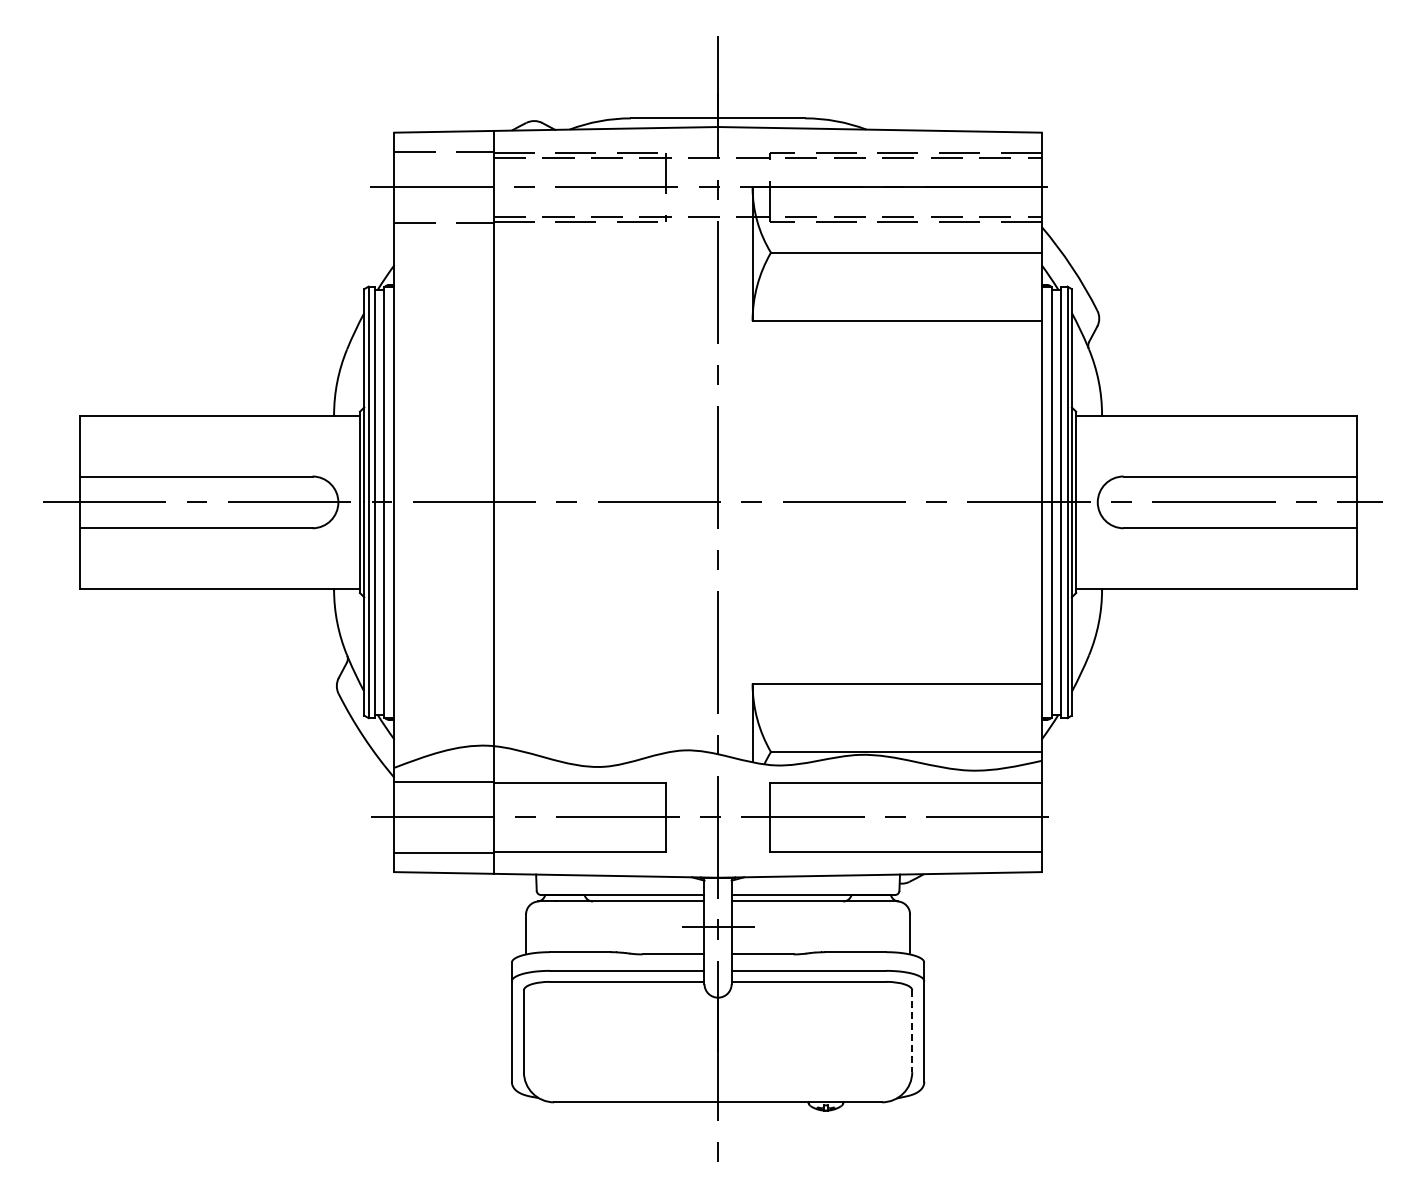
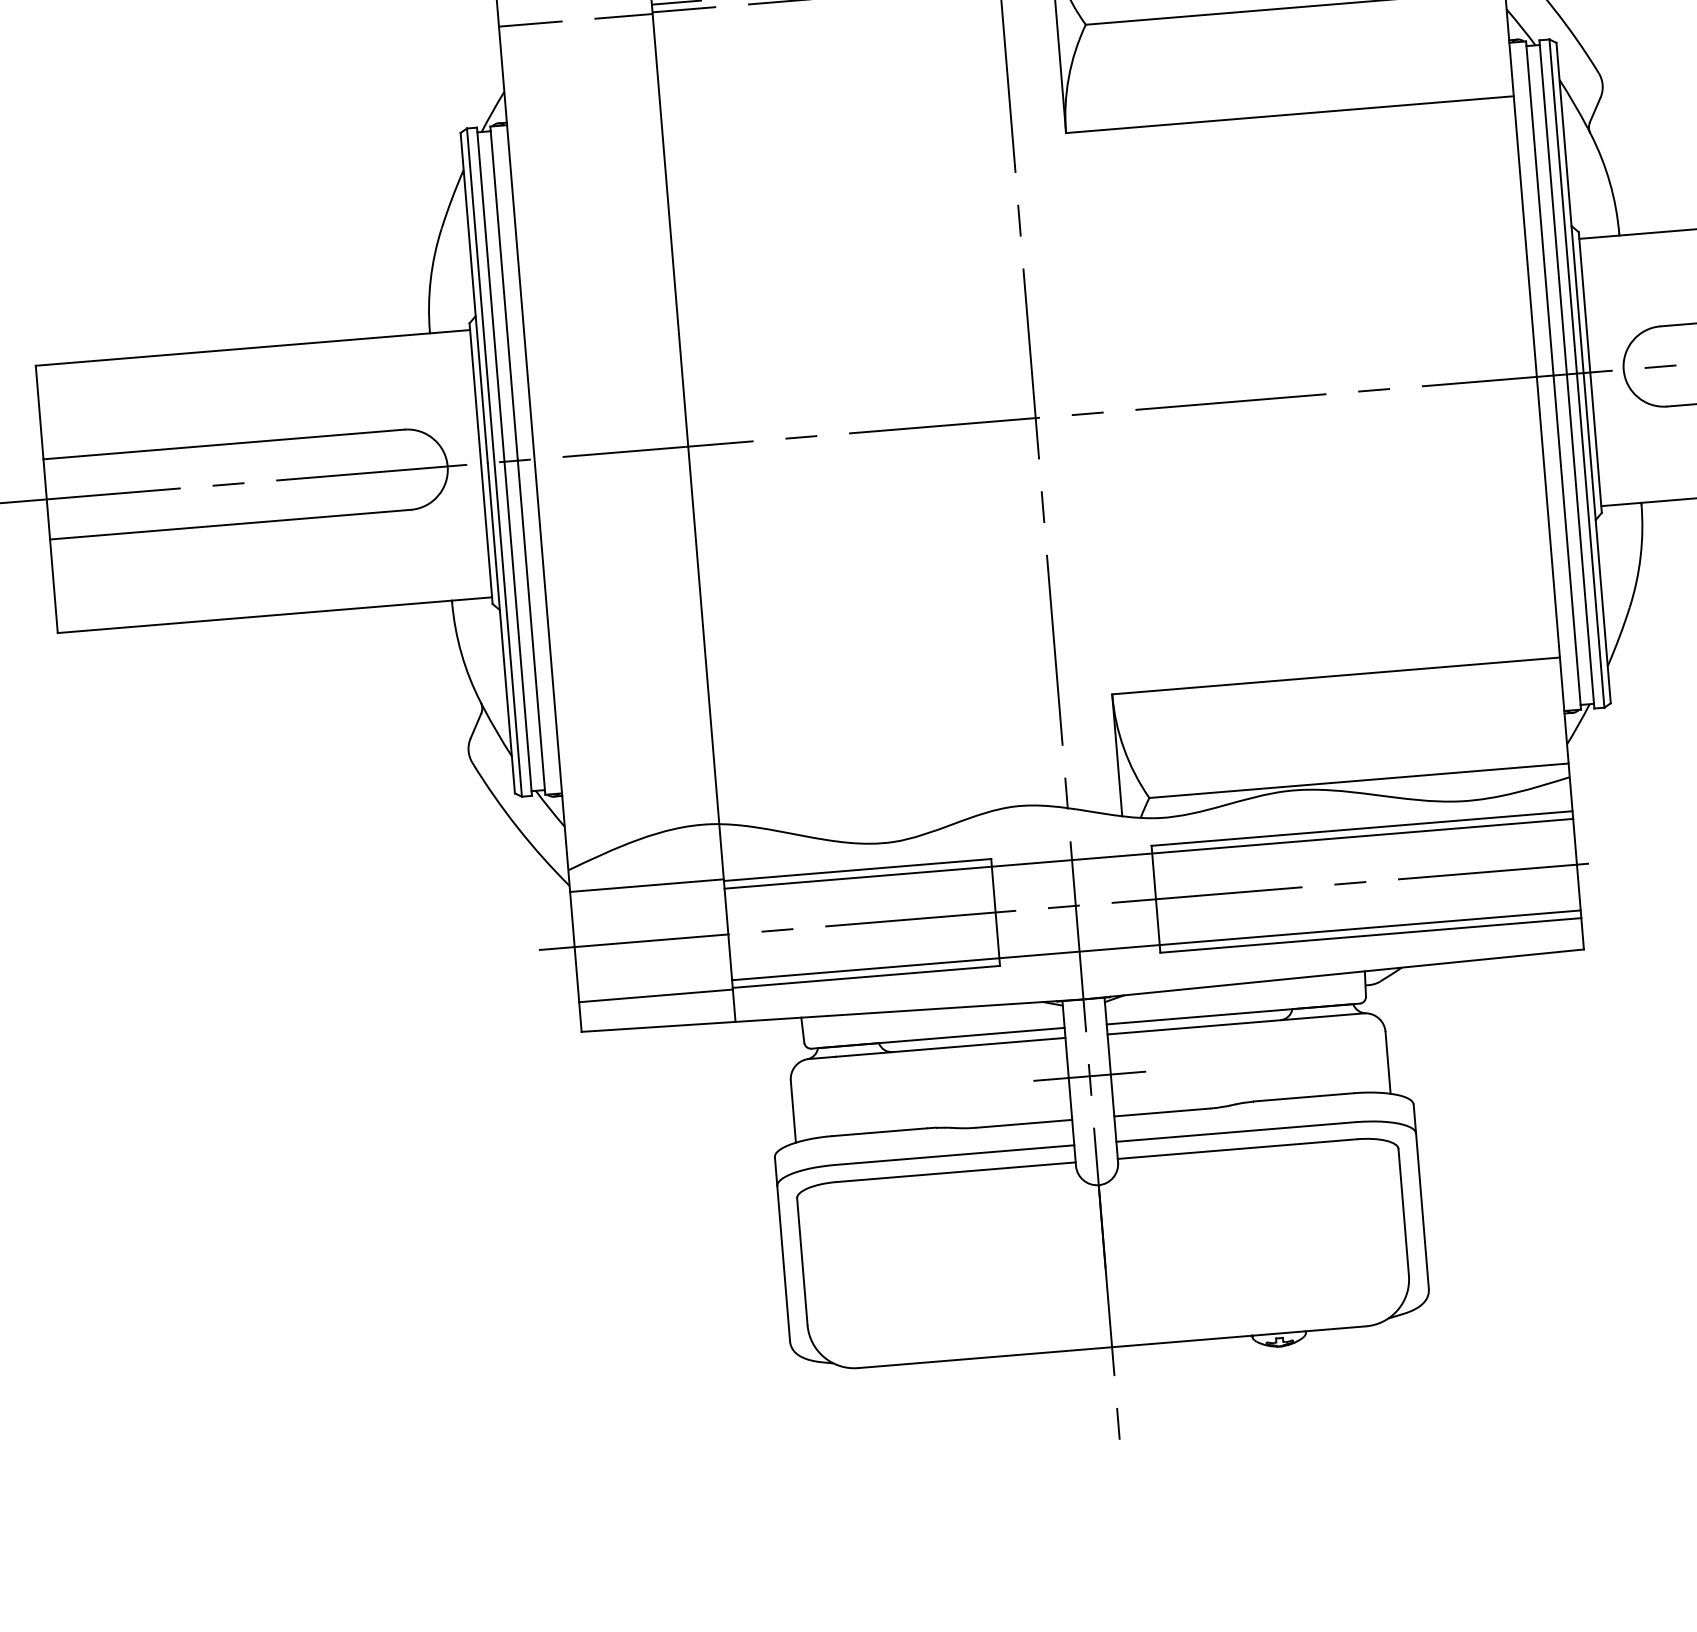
line: (767, 787) -> (1148, 853), added
line: (767, 846) -> (1156, 944), added
line: (912, 1031) -> (1404, 1212), dashed -> solid

